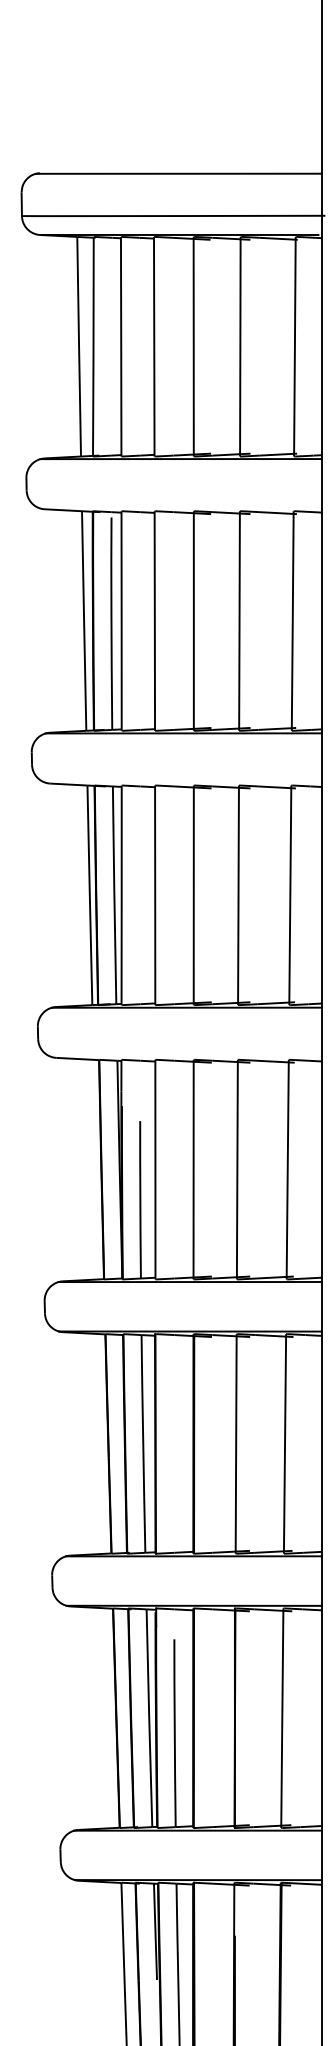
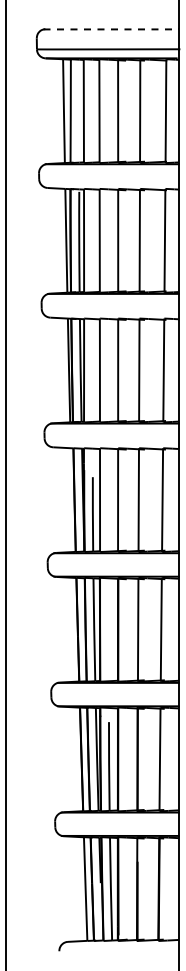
line: (179, 173) -> (111, 29), solid -> dashed

